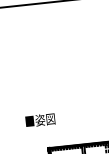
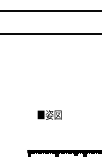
text: (40, 119) -> (49, 114), moved

